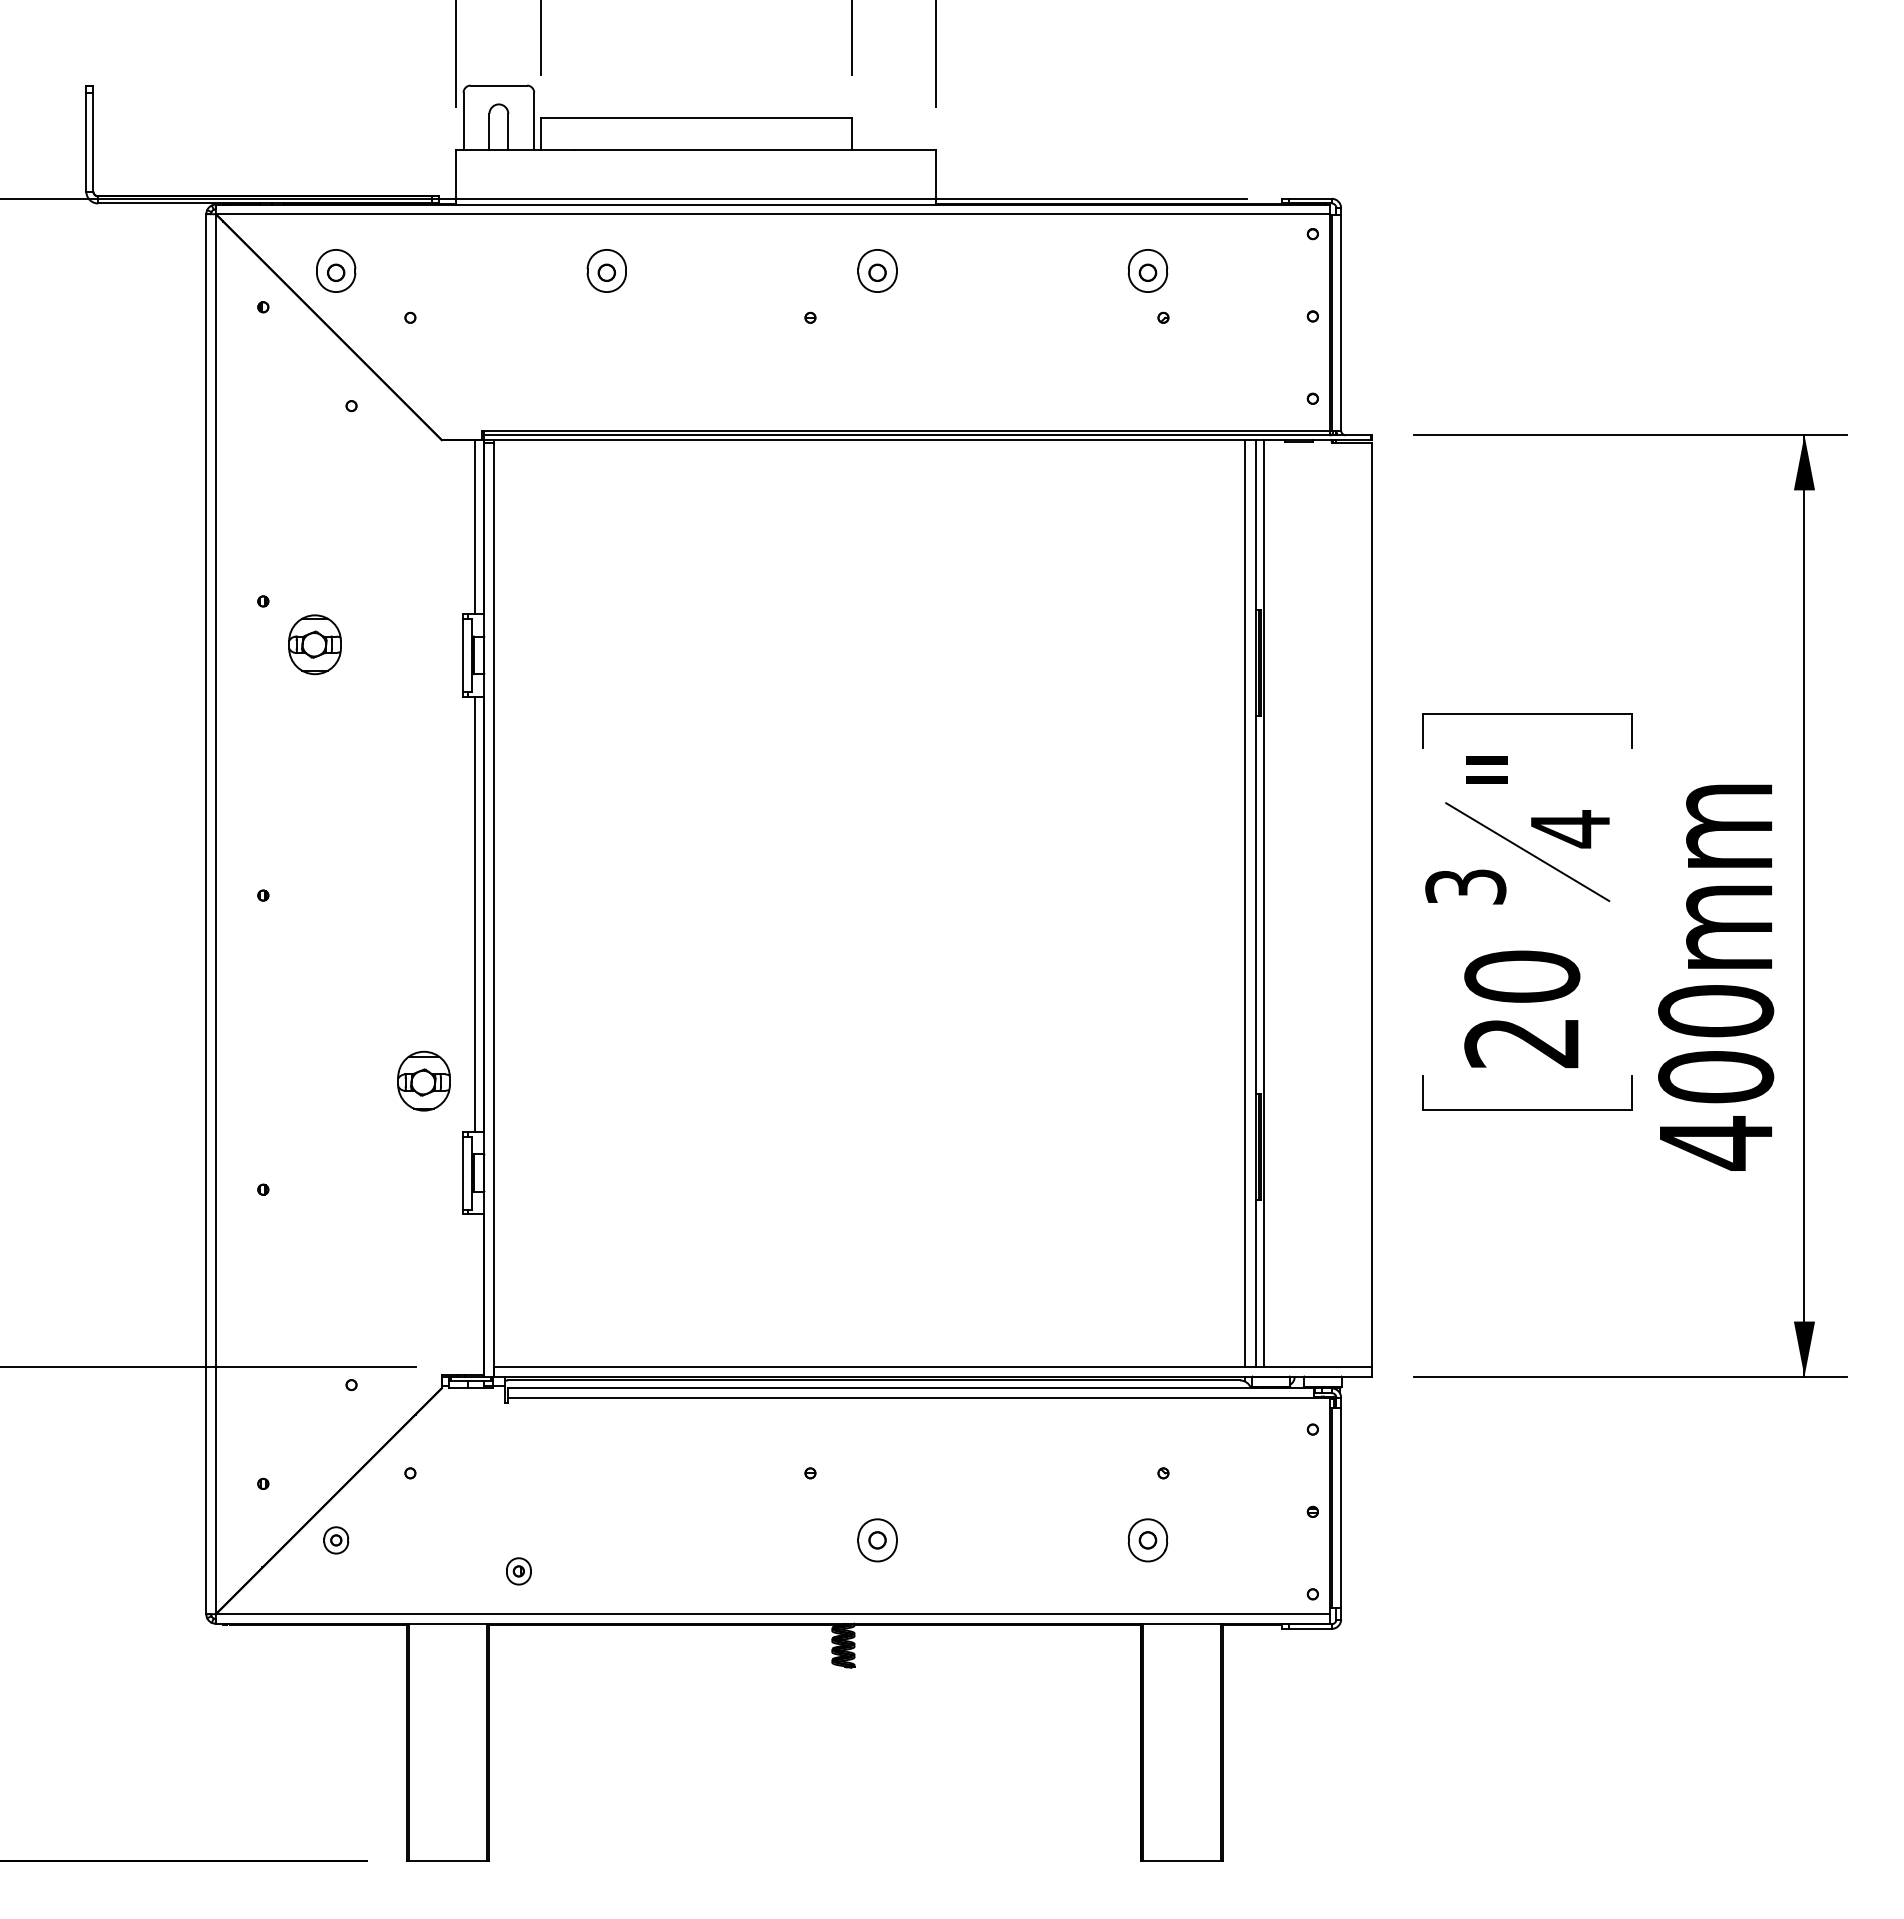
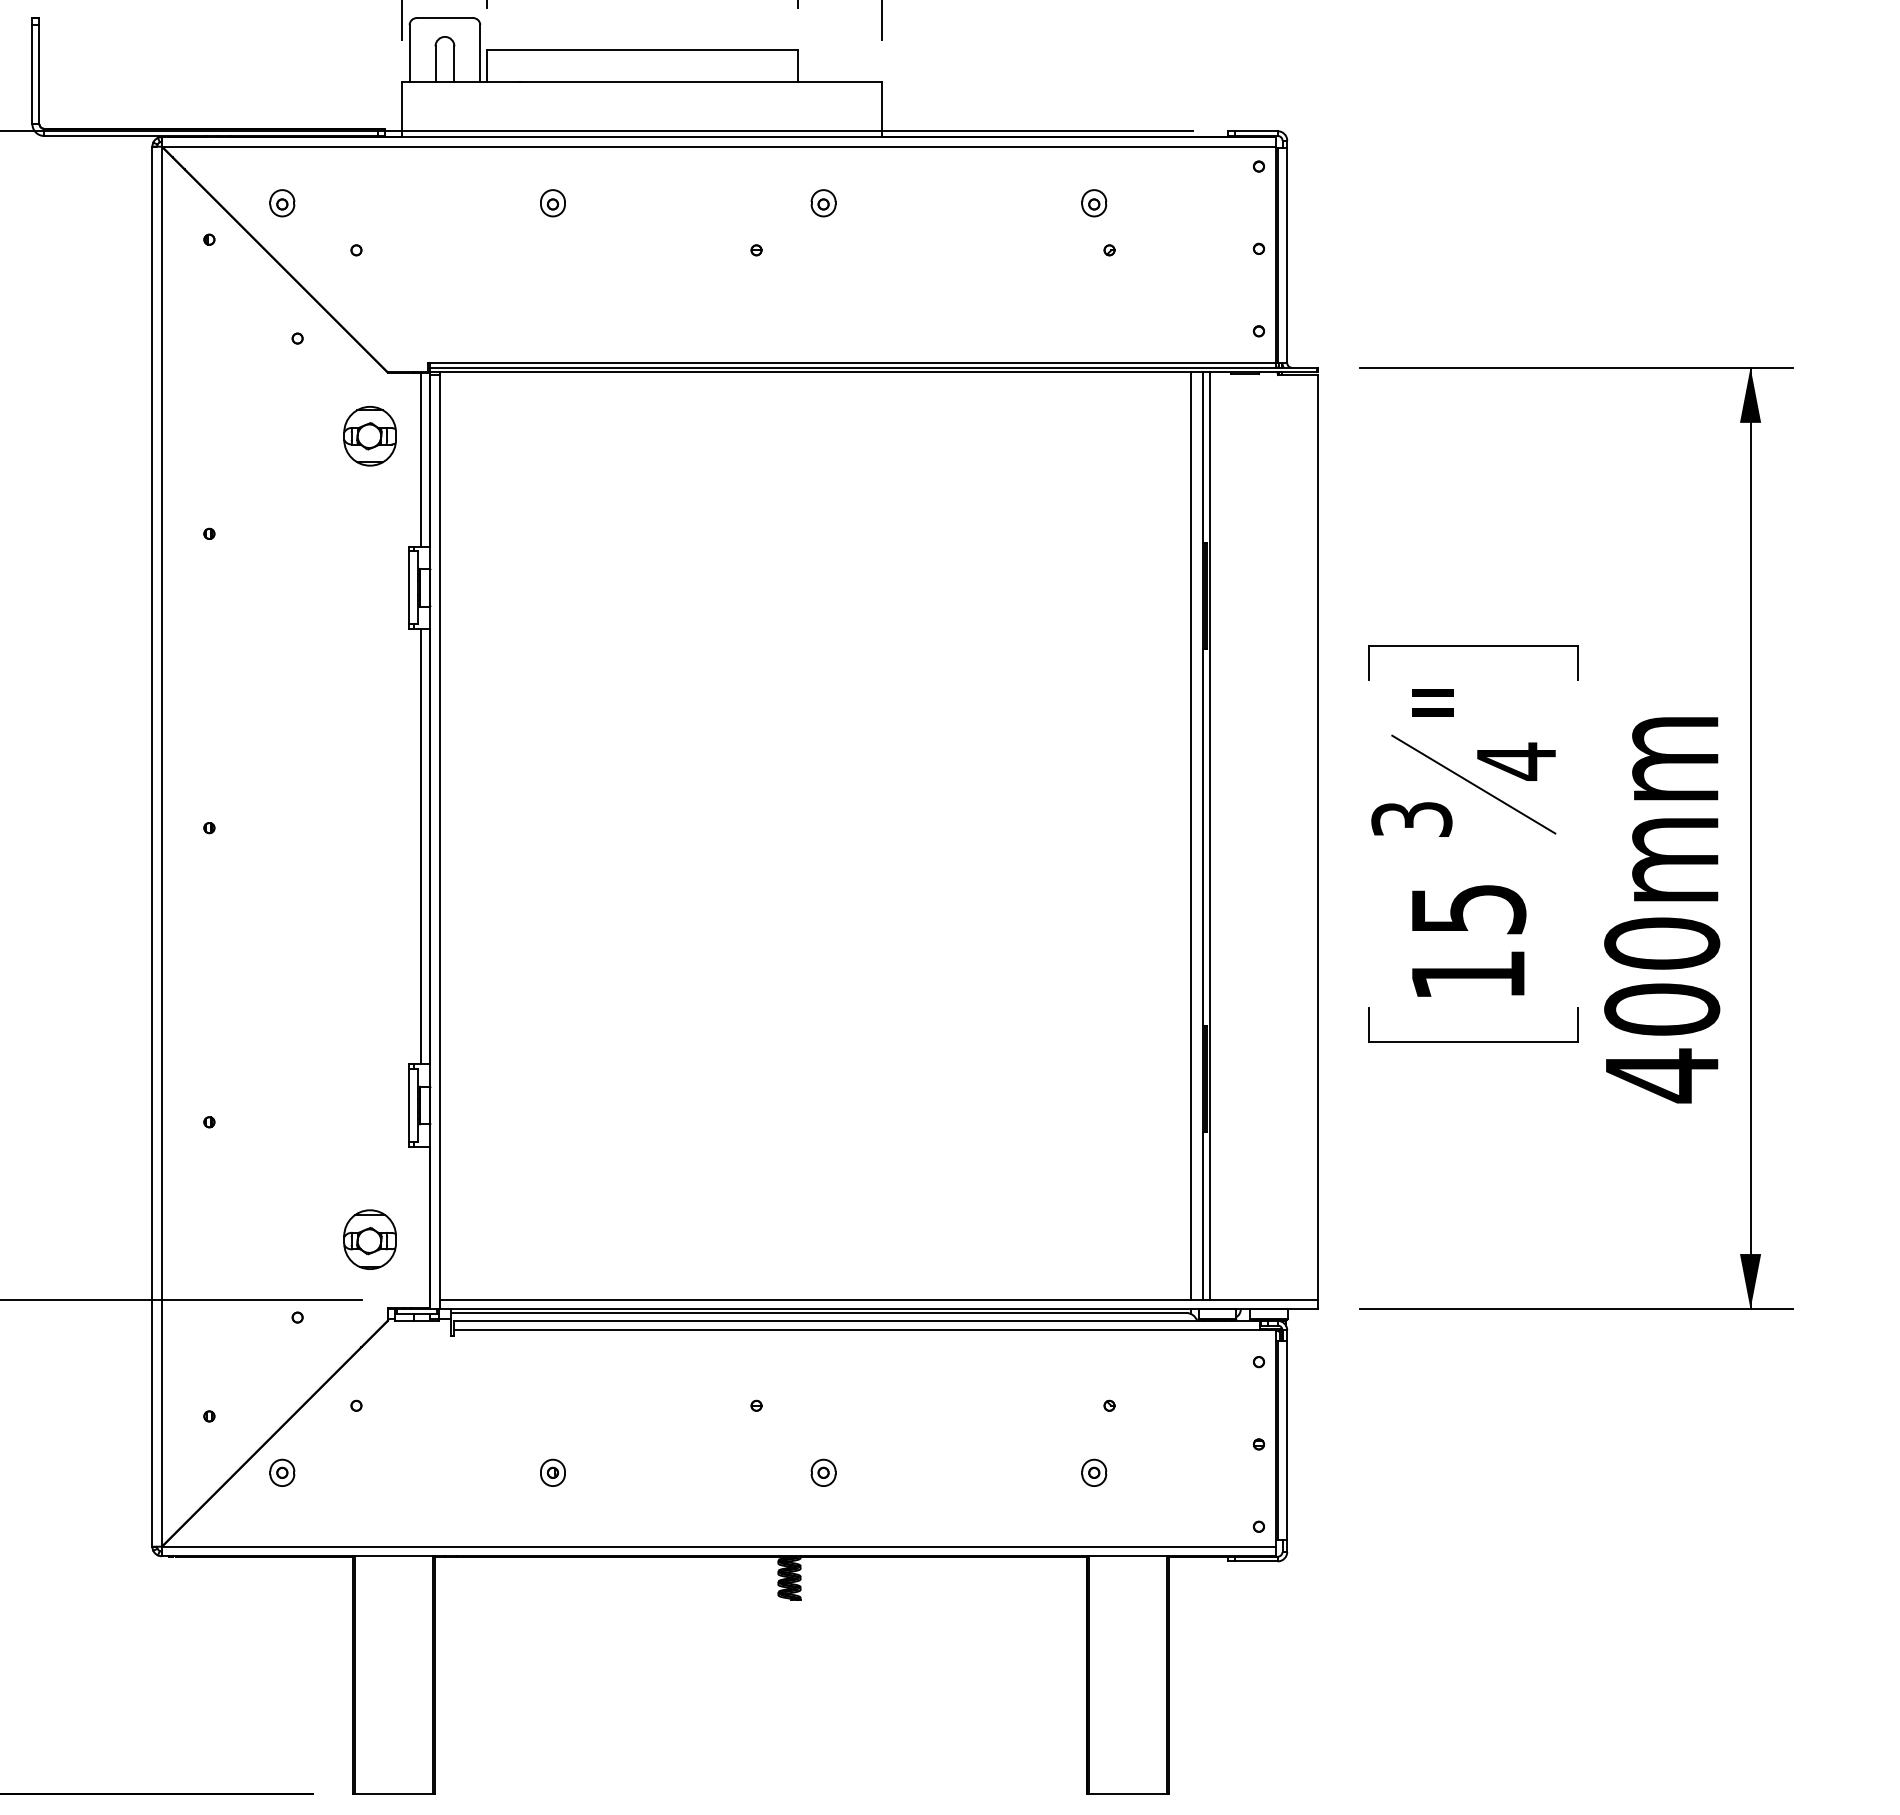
part: (336, 270) -> (282, 202), size x0.62
part: (606, 270) -> (552, 202), size x0.62
part: (877, 270) -> (823, 202), size x0.62
part: (1148, 270) -> (1094, 202), size x0.62
part: (314, 644) -> (369, 435), moved
text: (1522, 1009) -> (1468, 941), 20 -> 15
part: (423, 1080) -> (369, 1238), moved
part: (877, 1540) -> (823, 1472), size x0.62
part: (1148, 1540) -> (1094, 1472), size x0.62
part: (518, 1571) -> (552, 1472), moved

